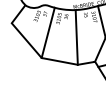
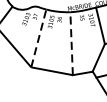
line: (48, 32) -> (39, 37), solid -> dashed
line: (76, 36) -> (71, 42), solid -> dashed

